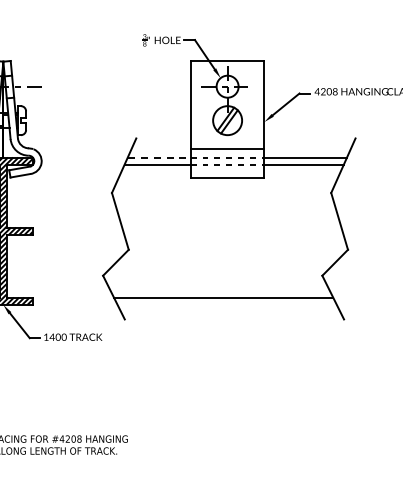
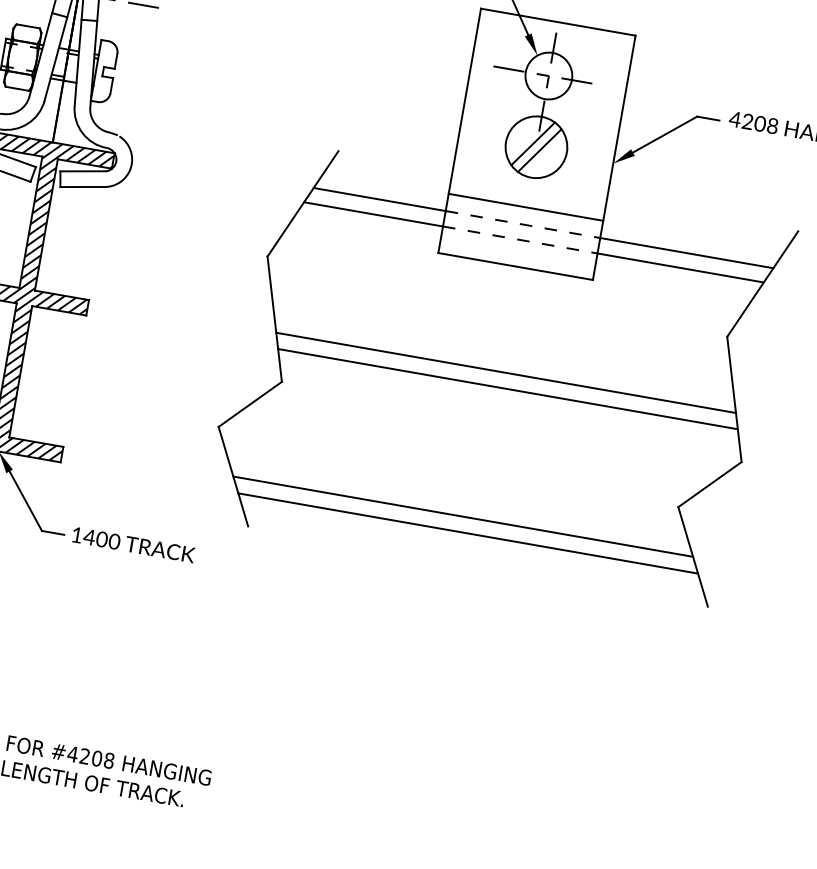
line: (159, 157) -> (380, 199), dashed -> solid
line: (231, 227) -> (505, 372), added
line: (233, 234) -> (507, 388), added
line: (226, 304) -> (466, 532), added

